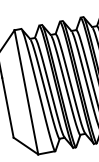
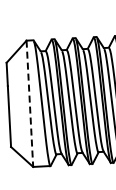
line: (26, 93) -> (29, 104), solid -> dashed

